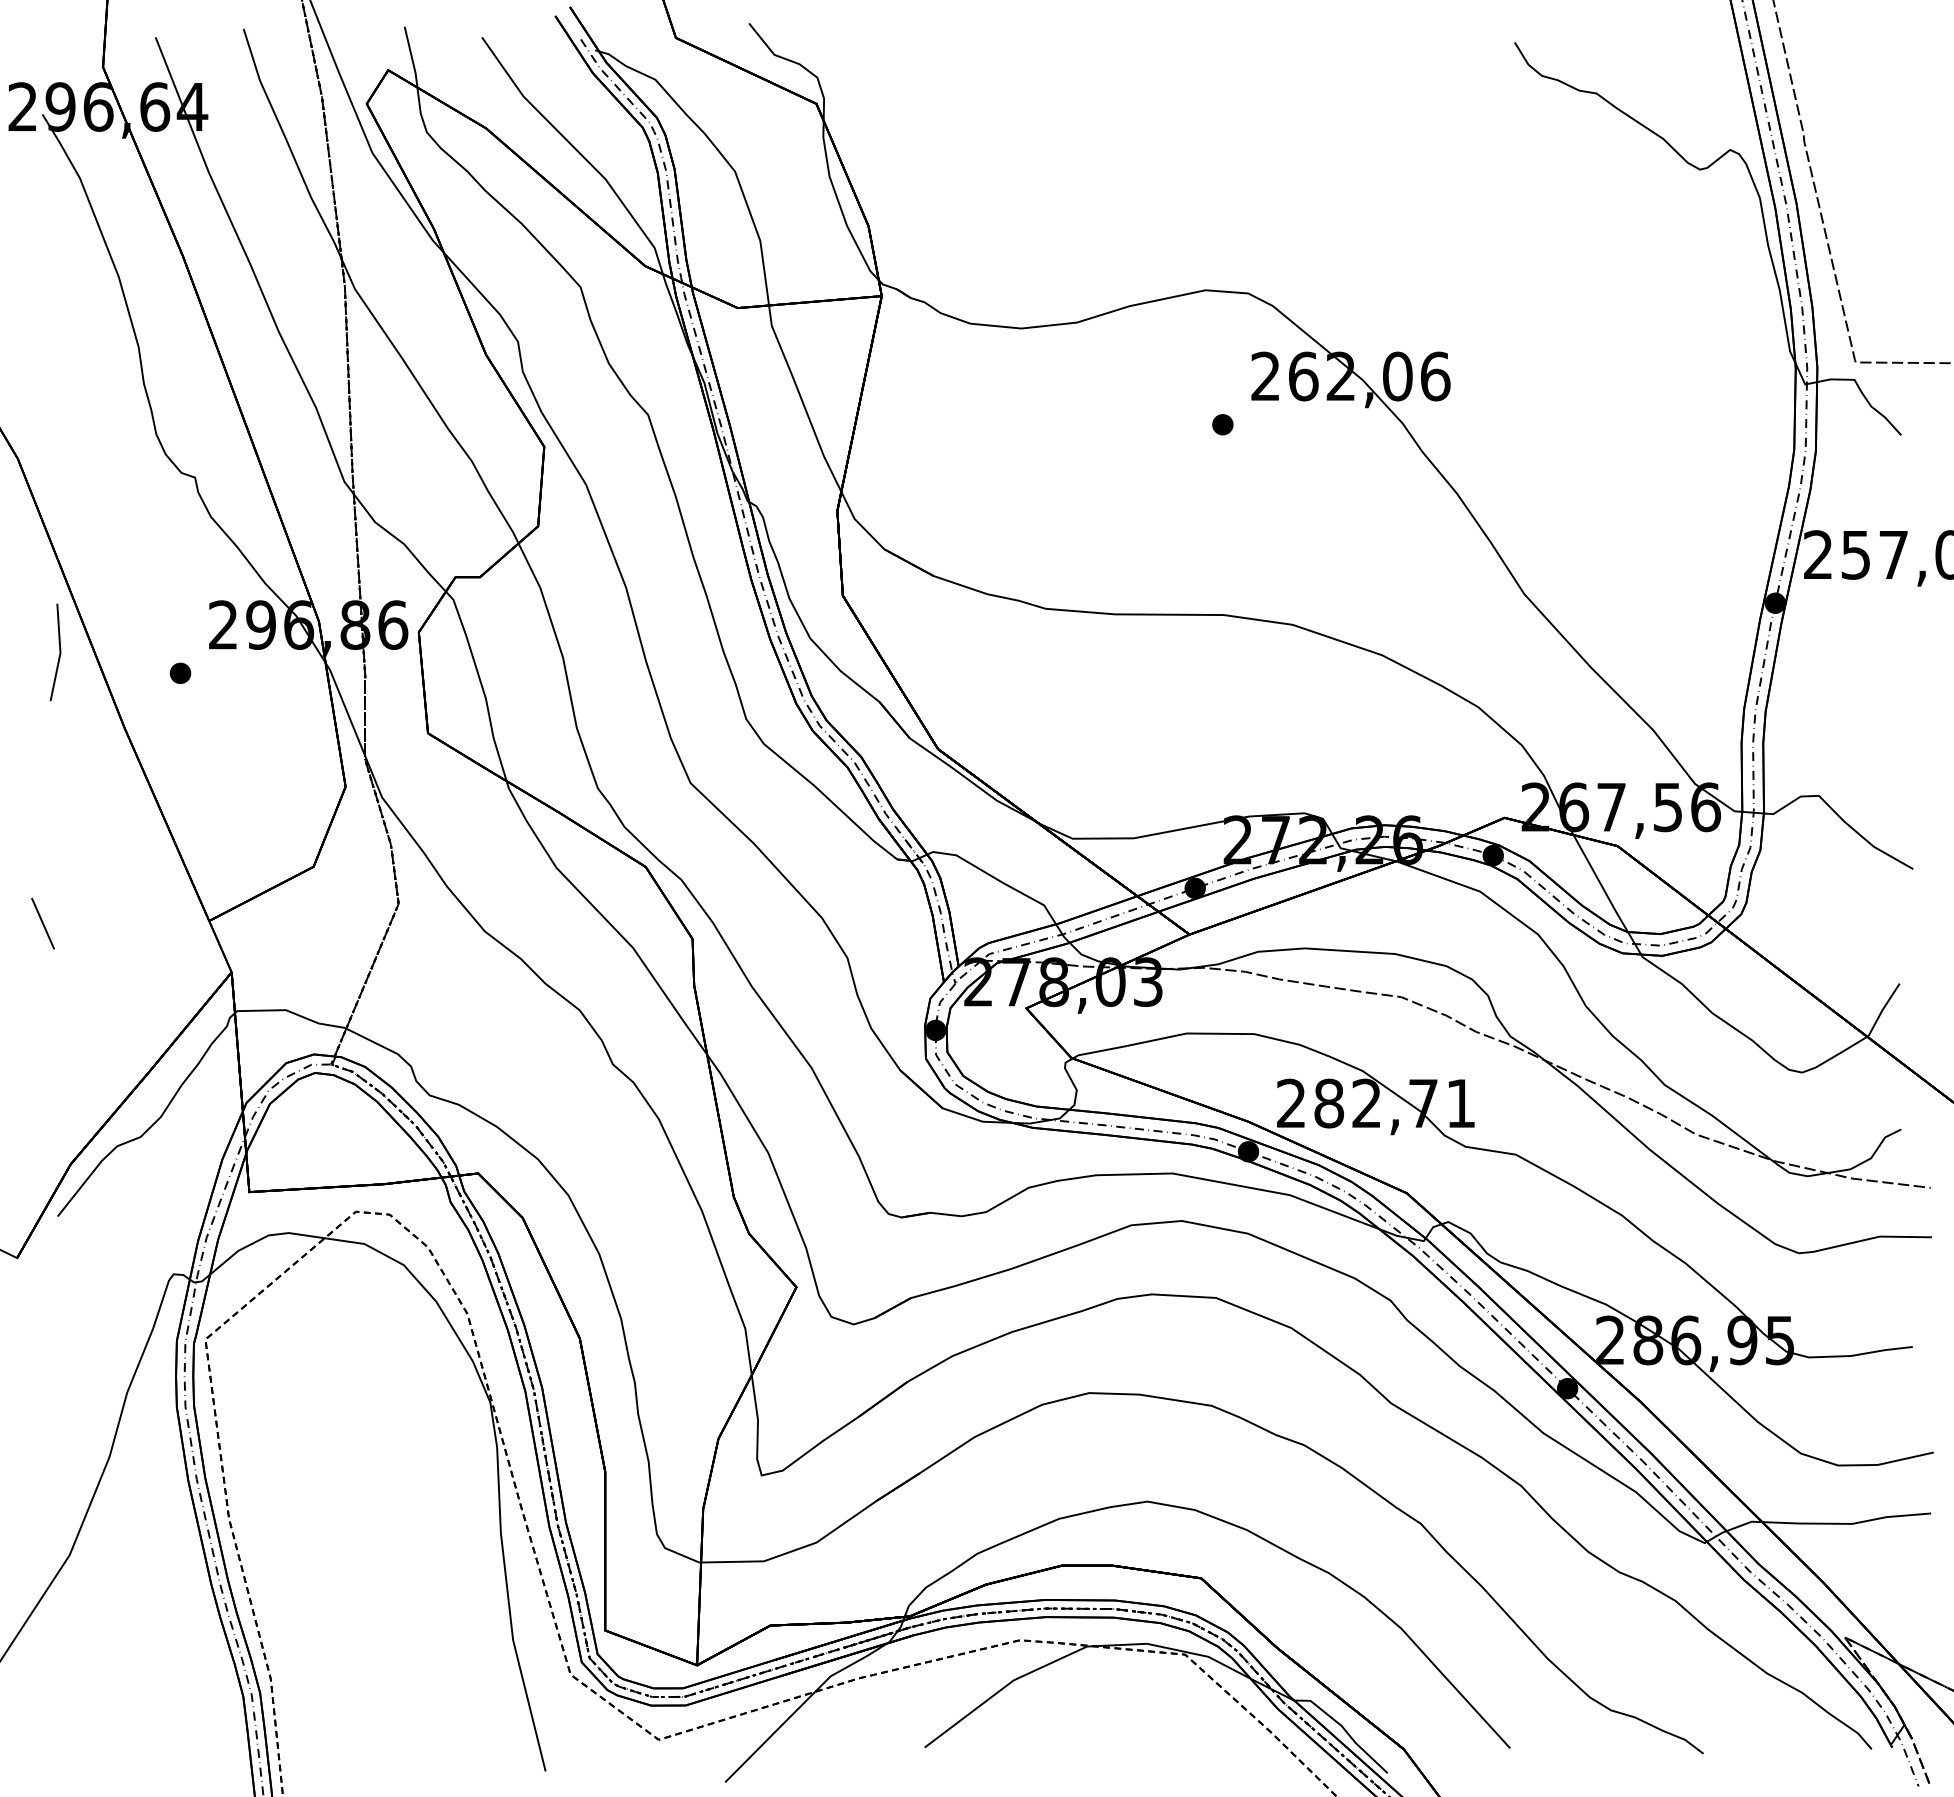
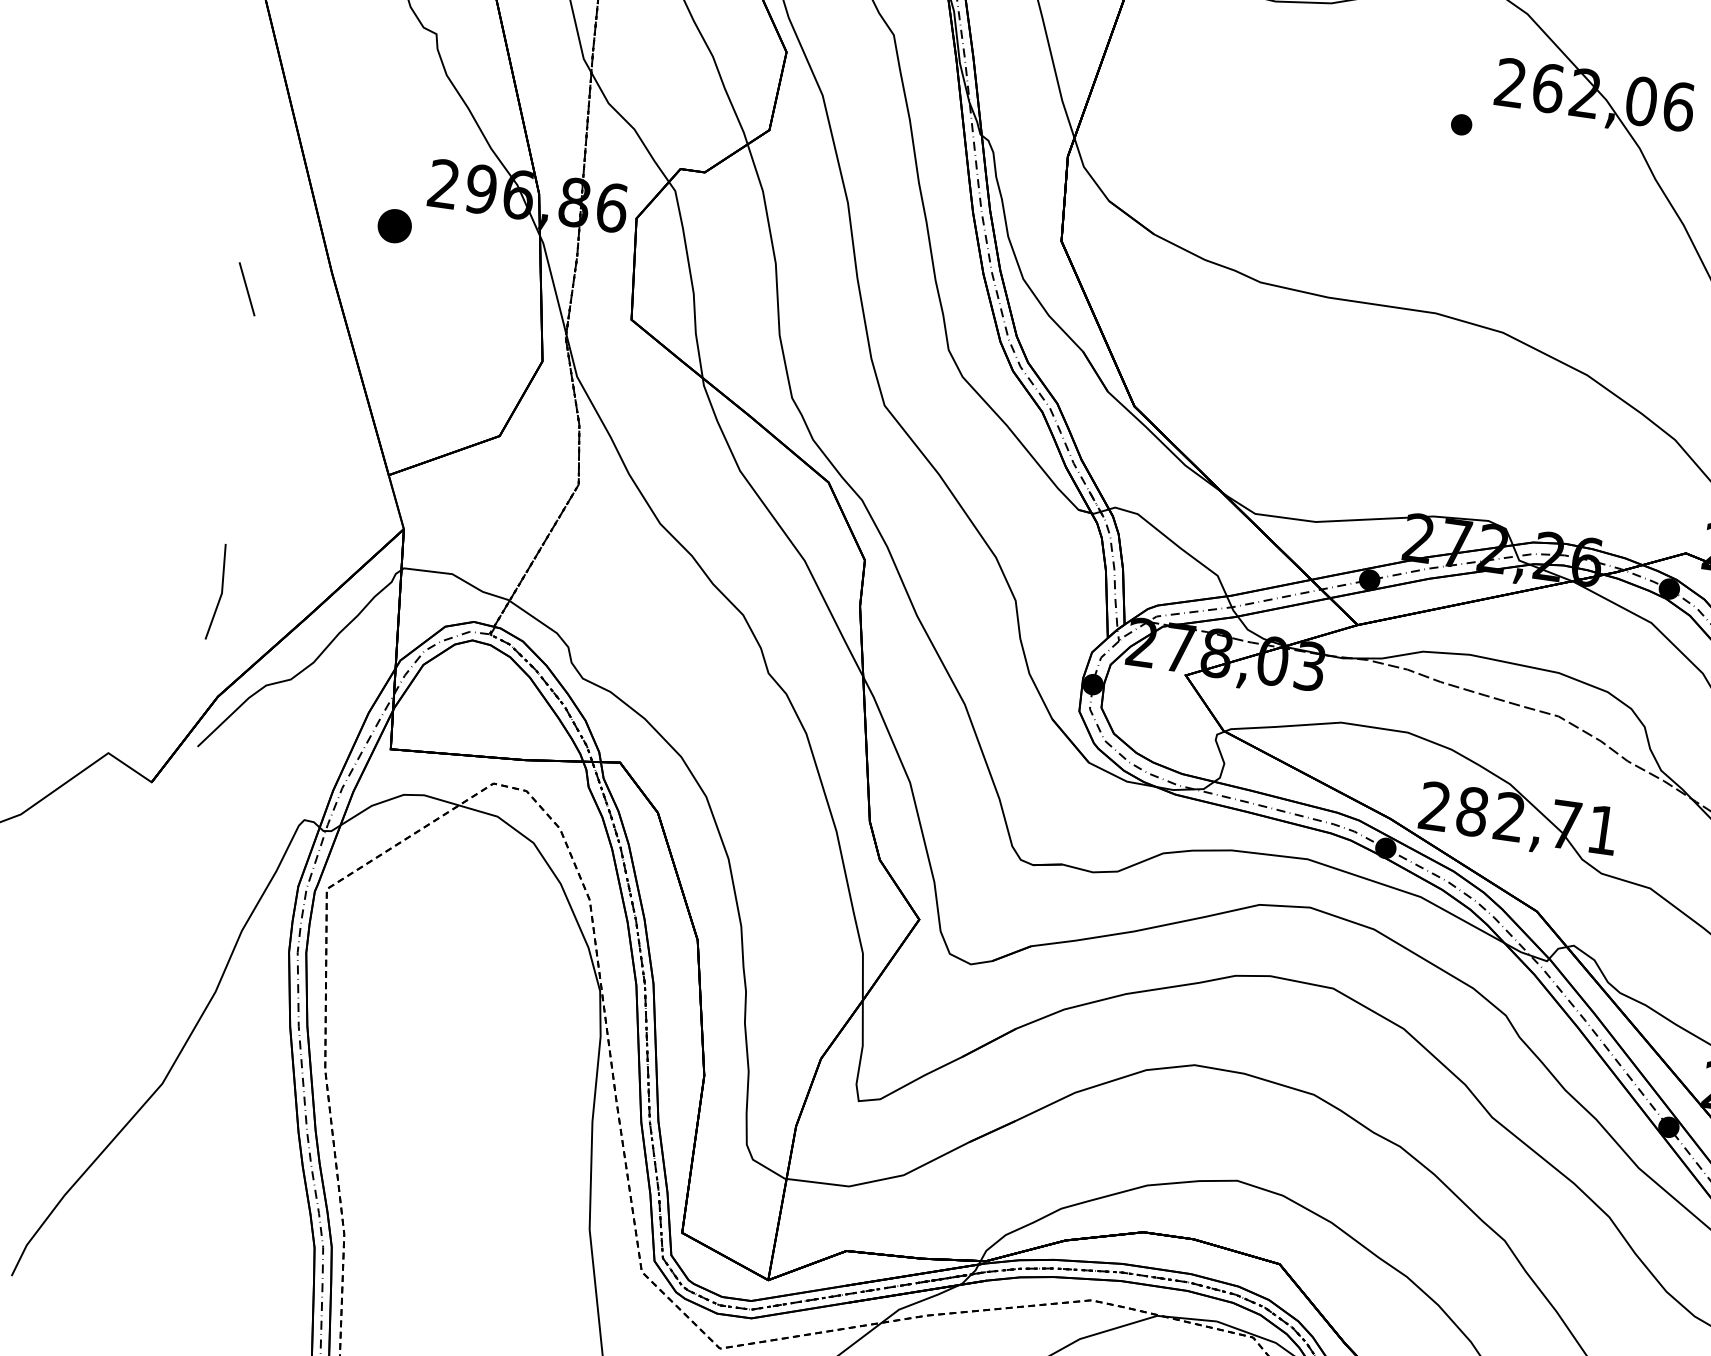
line: (59, 652) -> (221, 592), moved
part: (180, 672) -> (394, 225), size x1.6
line: (42, 923) -> (246, 289), moved

